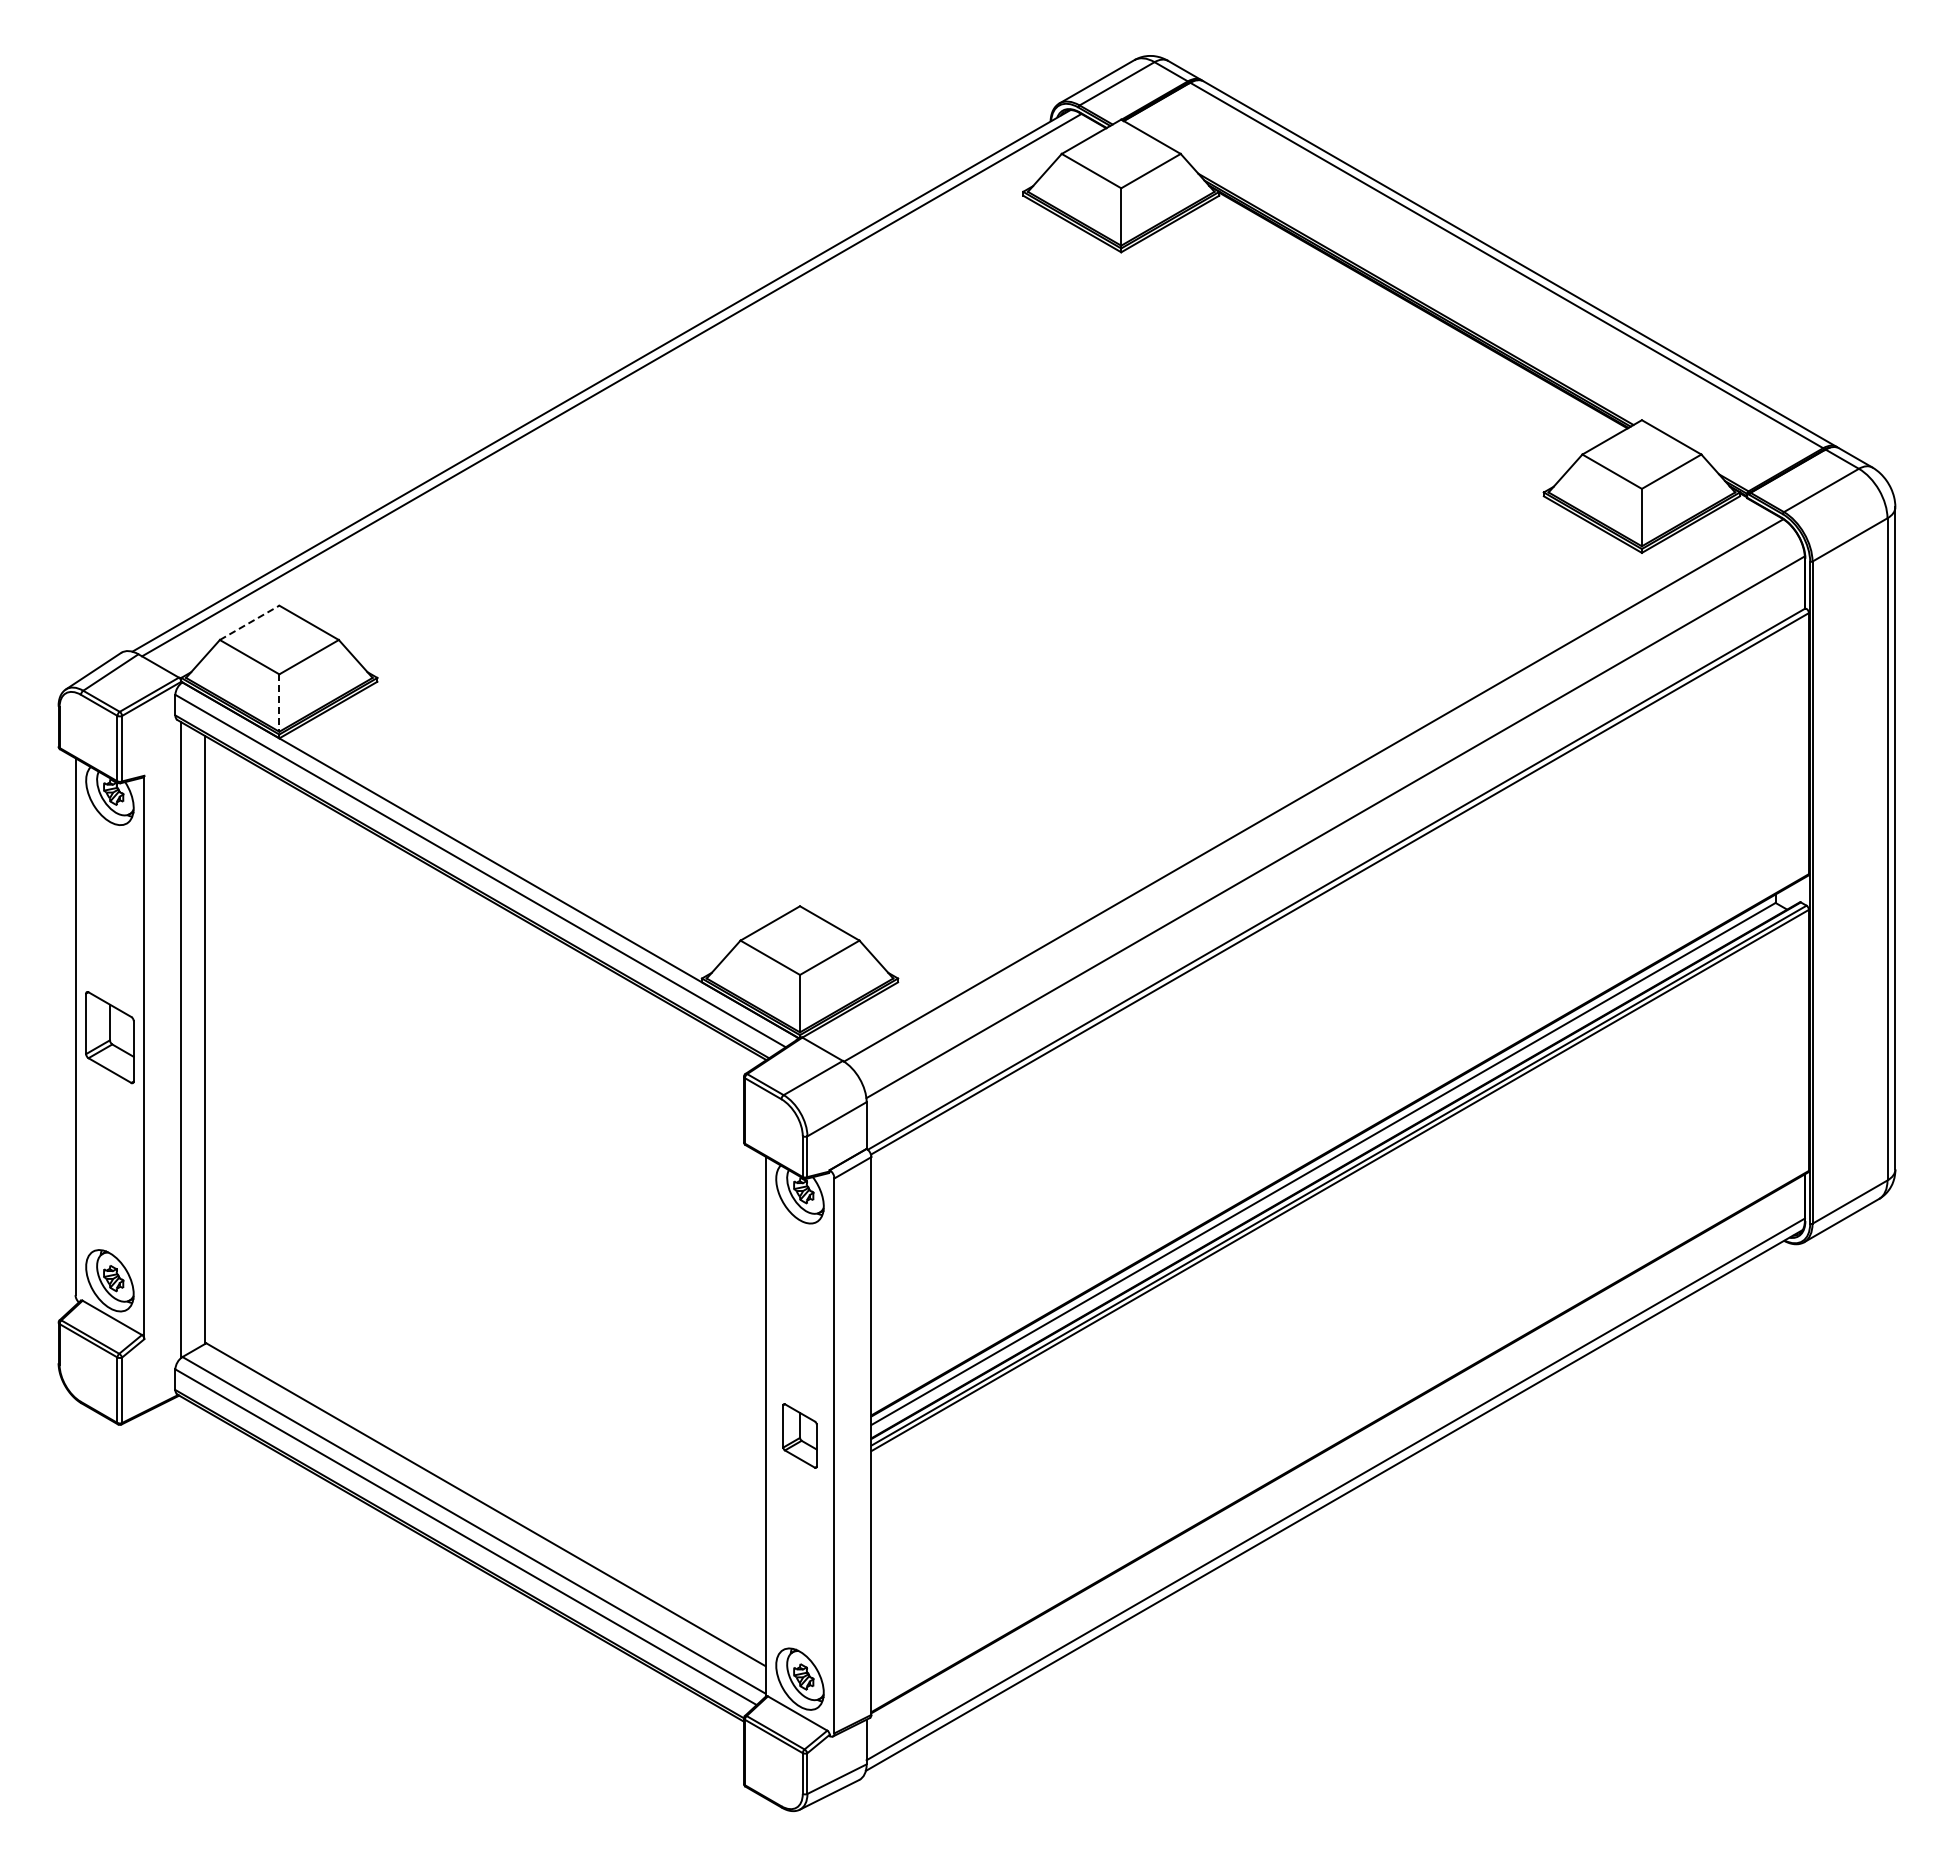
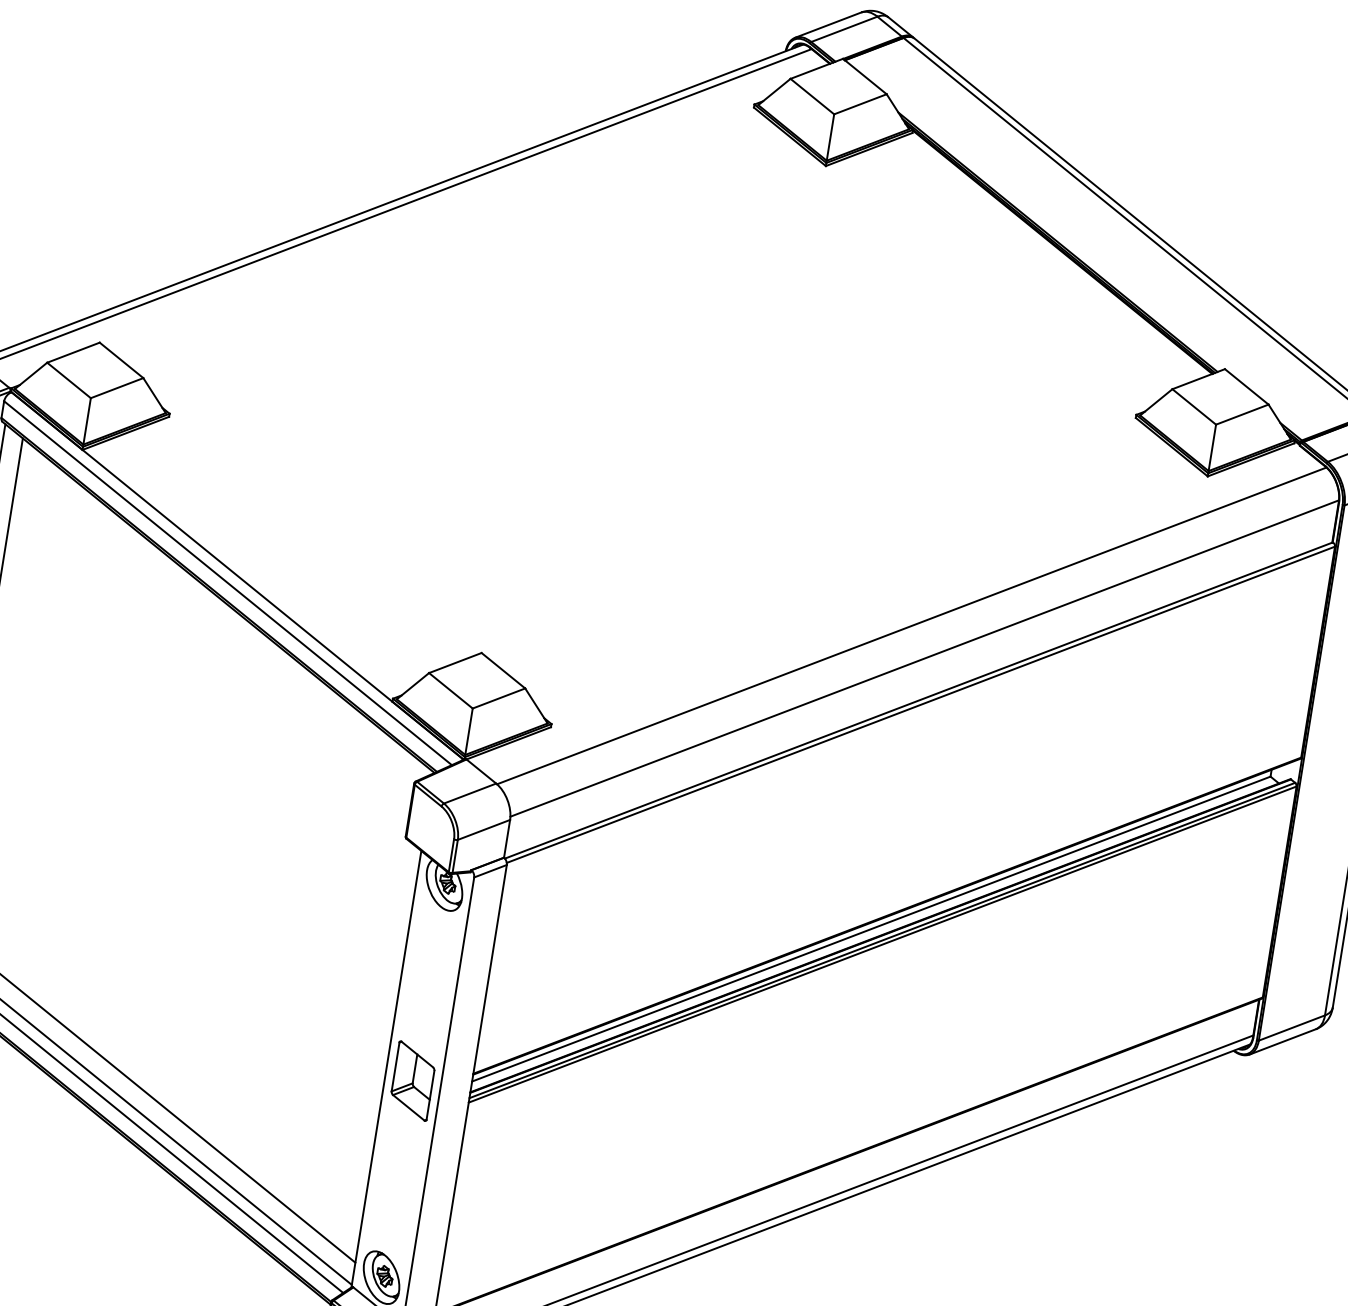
line: (250, 622) -> (74, 352), dashed -> solid
line: (279, 703) -> (87, 421), dashed -> solid
part: (799, 1435) -> (412, 1080), size x1.43

